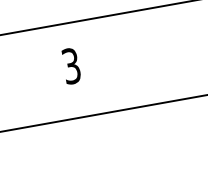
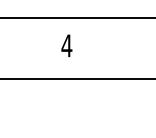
text: (70, 65) -> (66, 45), 3 -> 4

